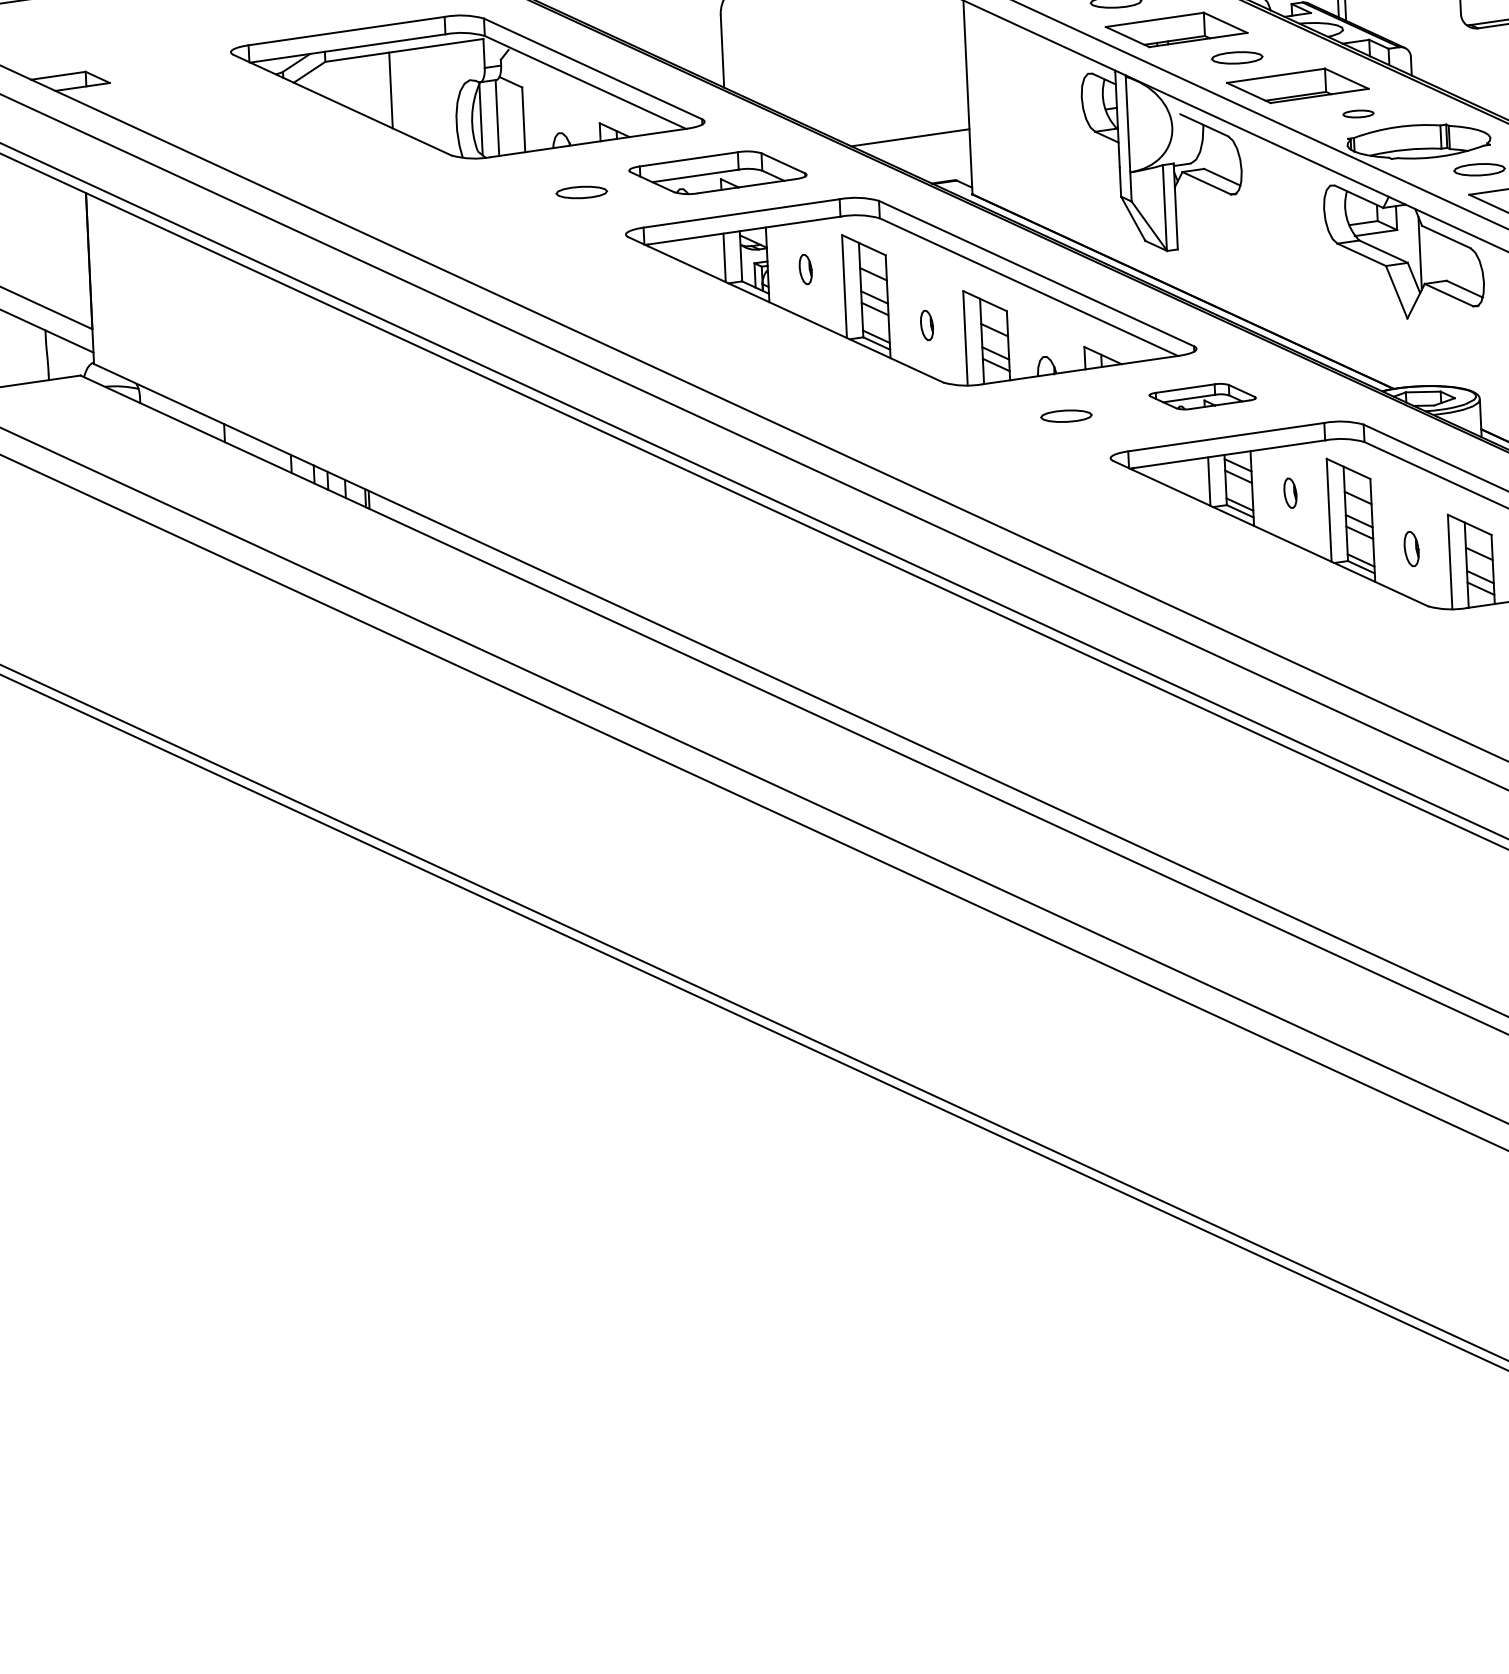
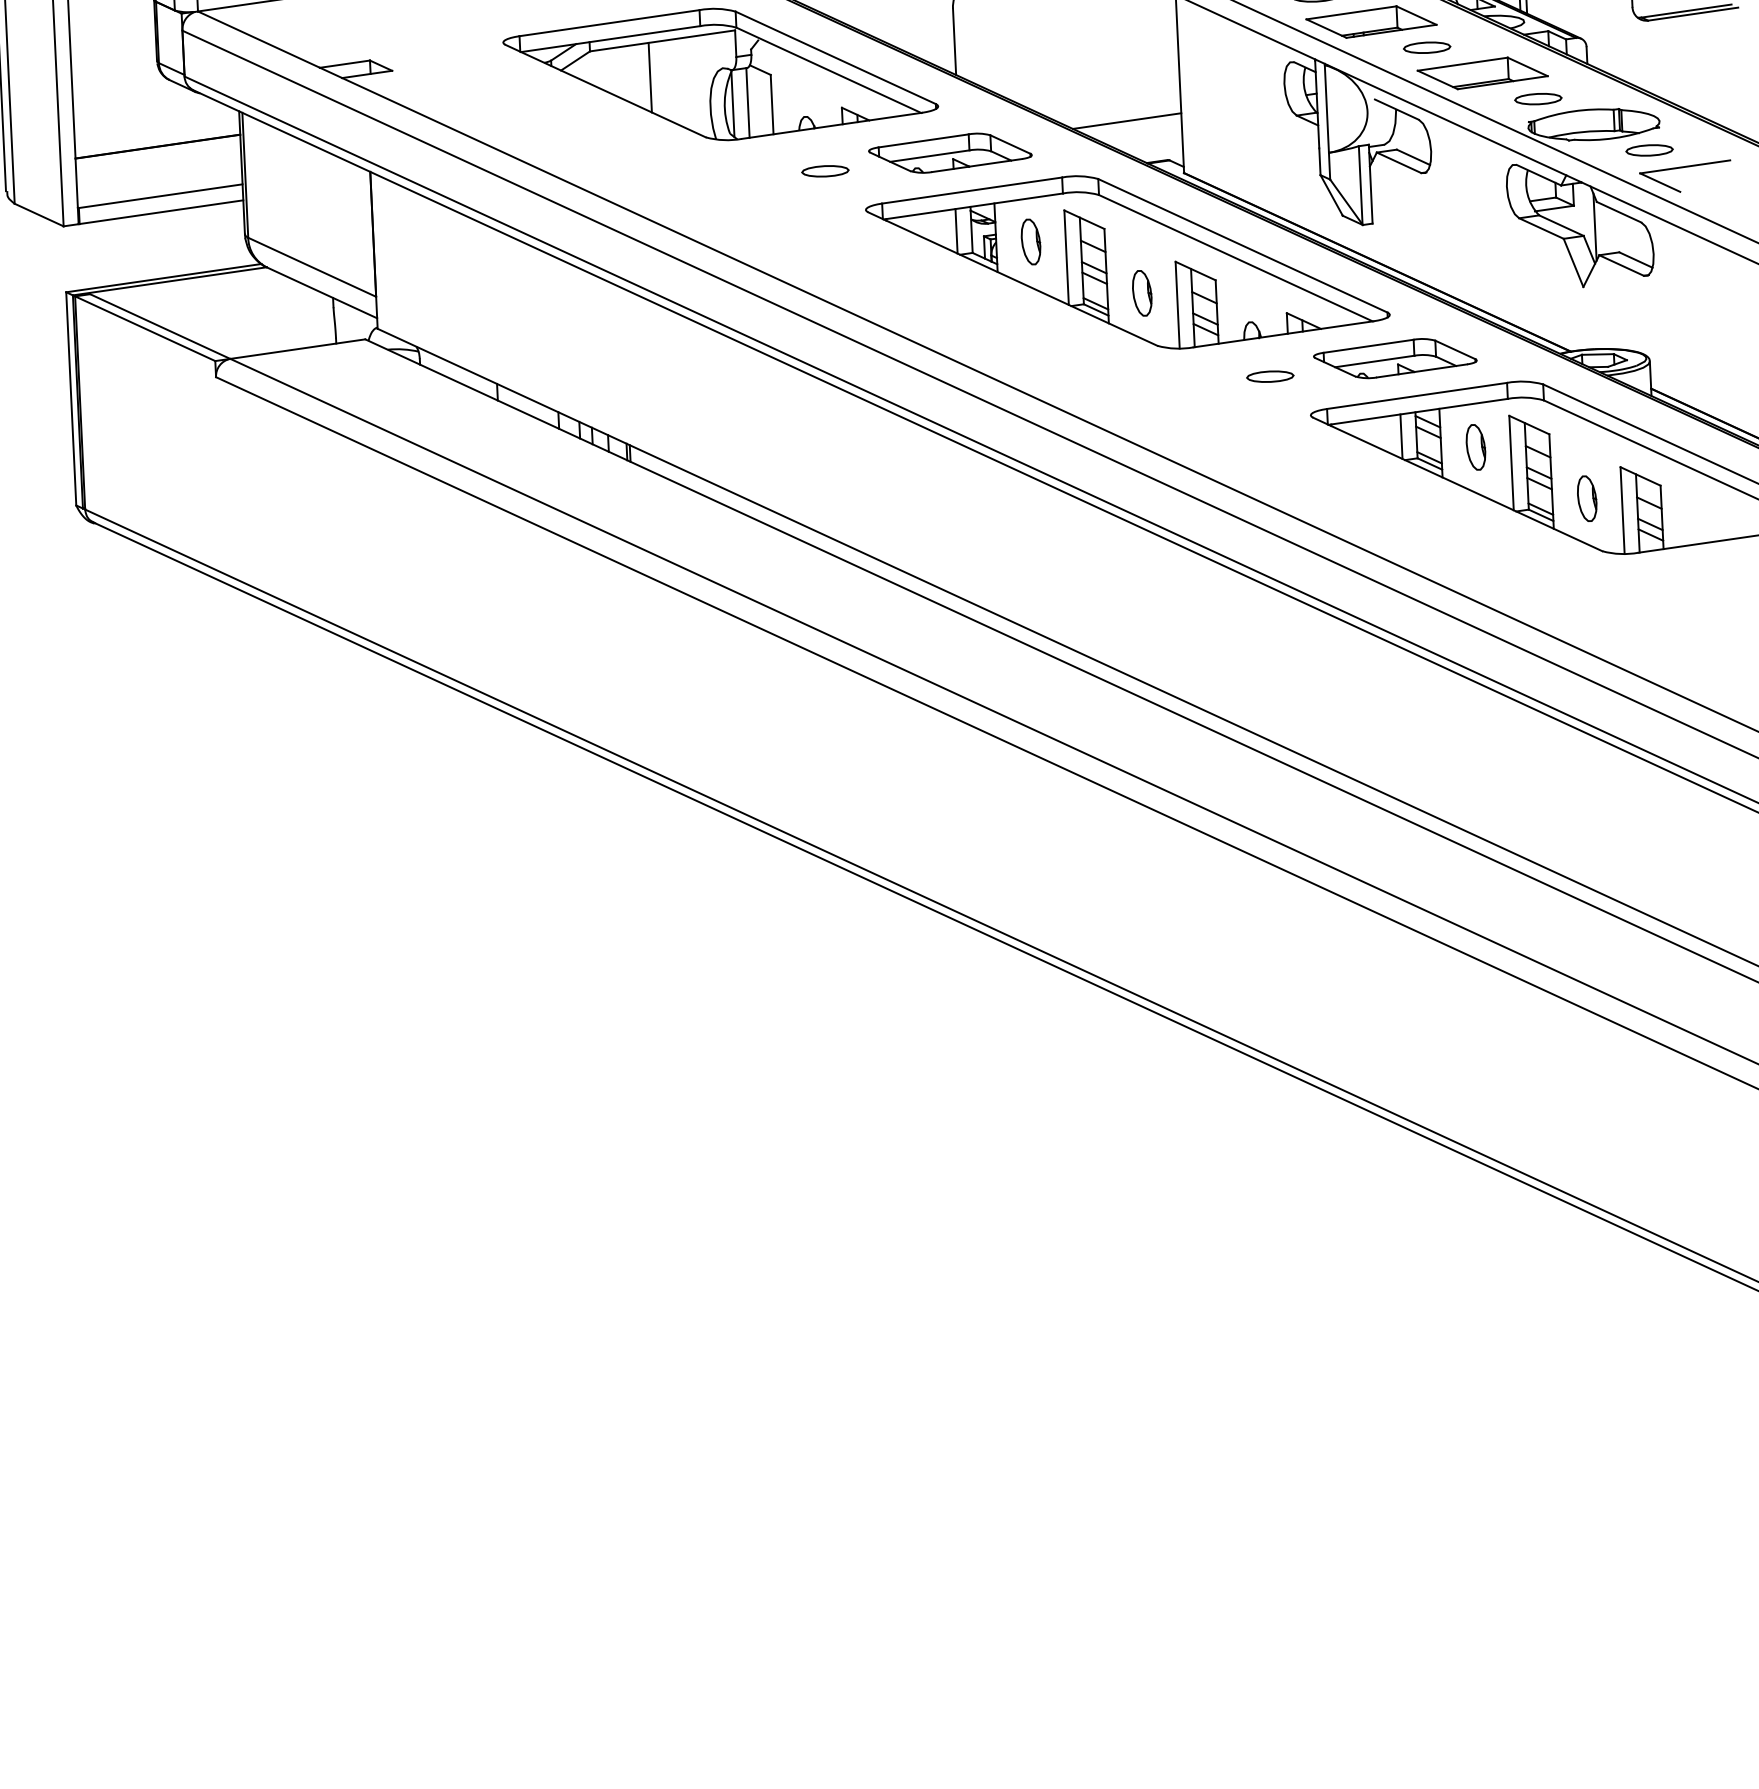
part: (1358, 114) -> (1538, 99), size x1.67
part: (805, 268) -> (1030, 241), size x1.67
part: (927, 325) -> (1142, 293), size x1.67
part: (1202, 396) -> (1395, 358), size x1.67
part: (1289, 493) -> (1475, 447), size x1.67
part: (1411, 548) -> (1587, 498), size x1.43

